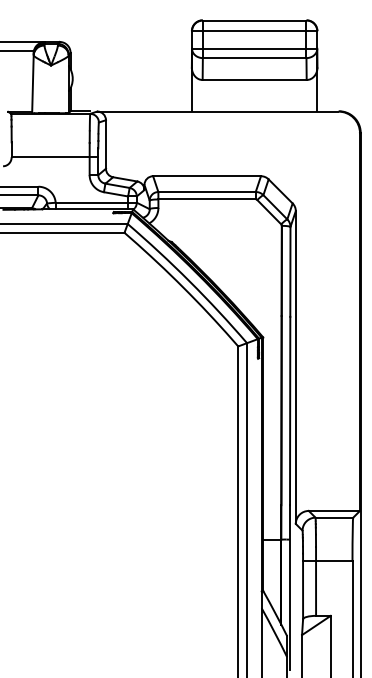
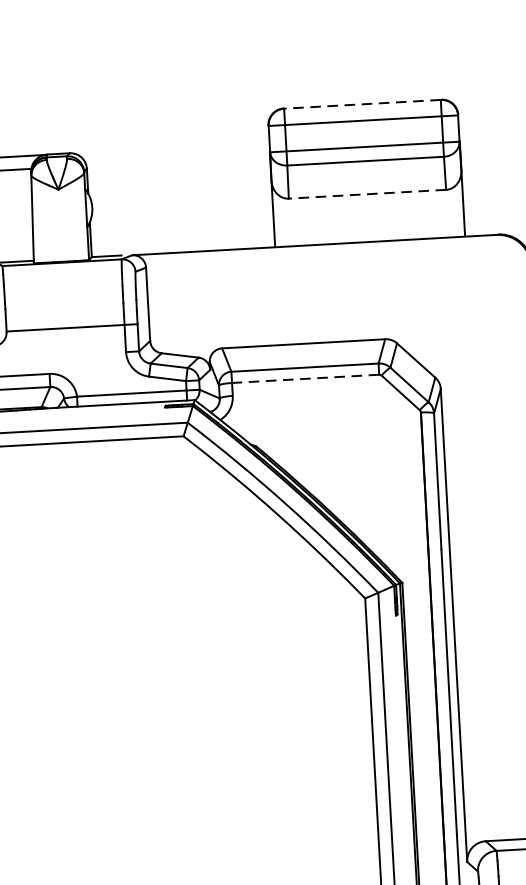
line: (254, 20) -> (362, 104), solid -> dashed
line: (254, 79) -> (367, 193), solid -> dashed
line: (207, 199) -> (306, 378), solid -> dashed

